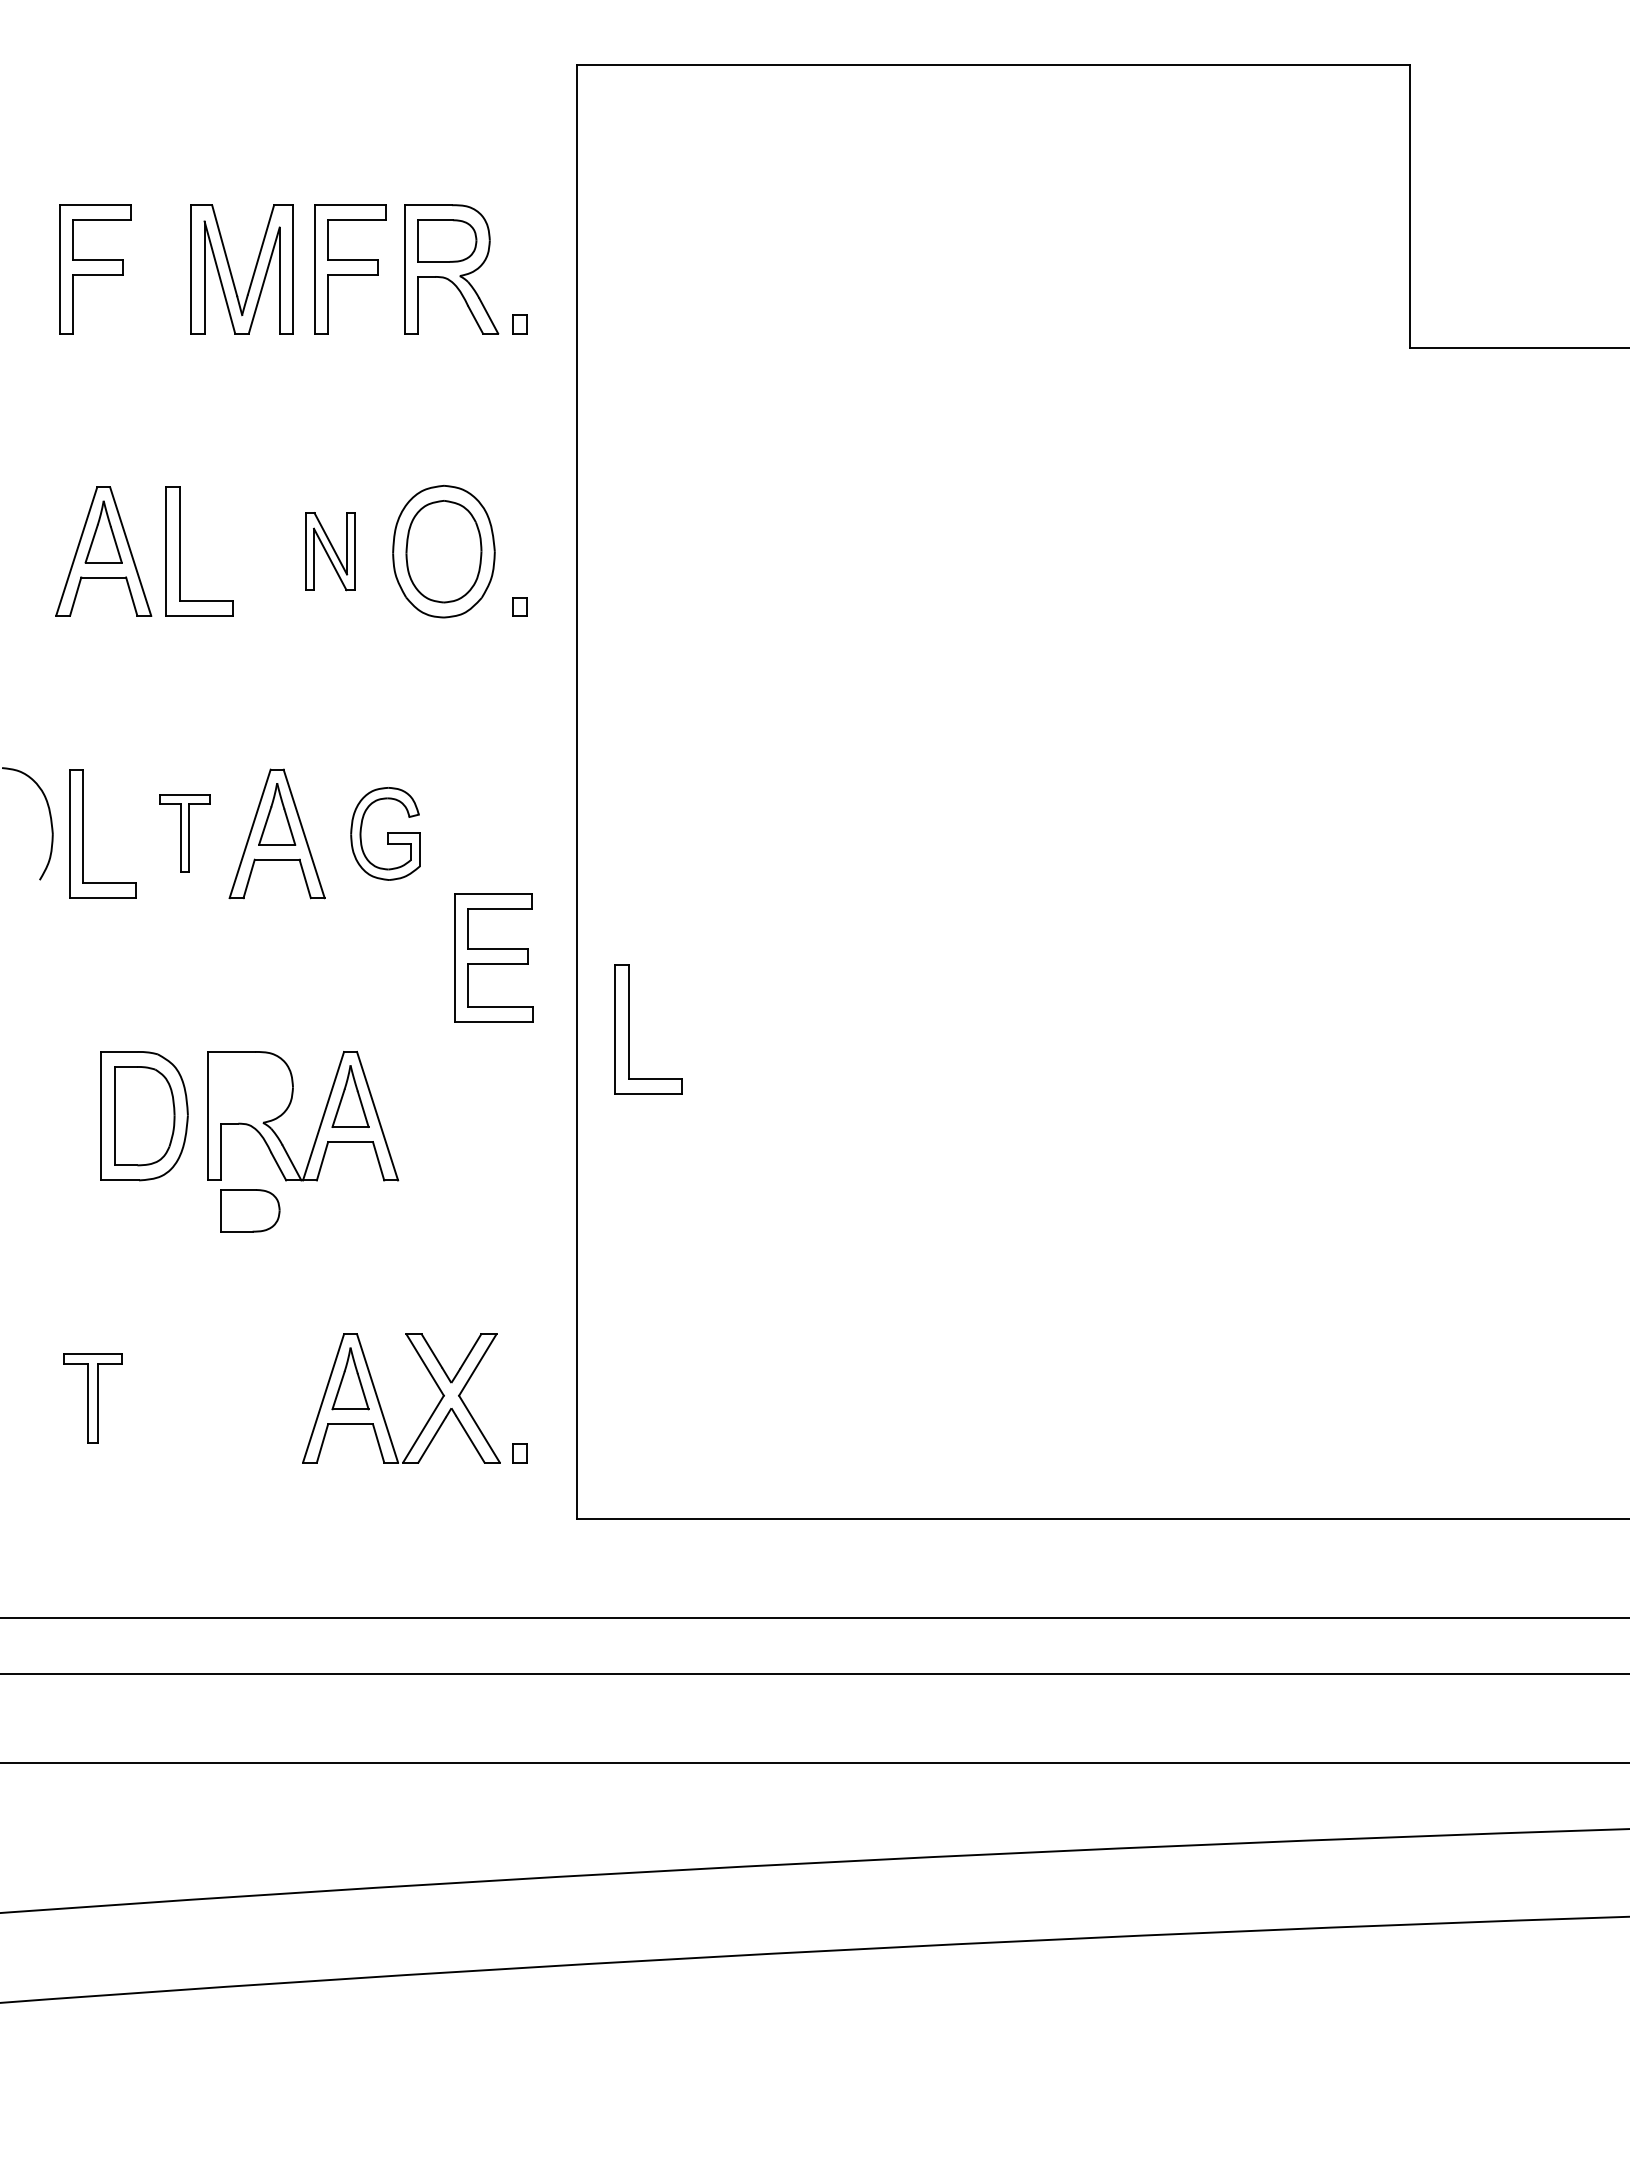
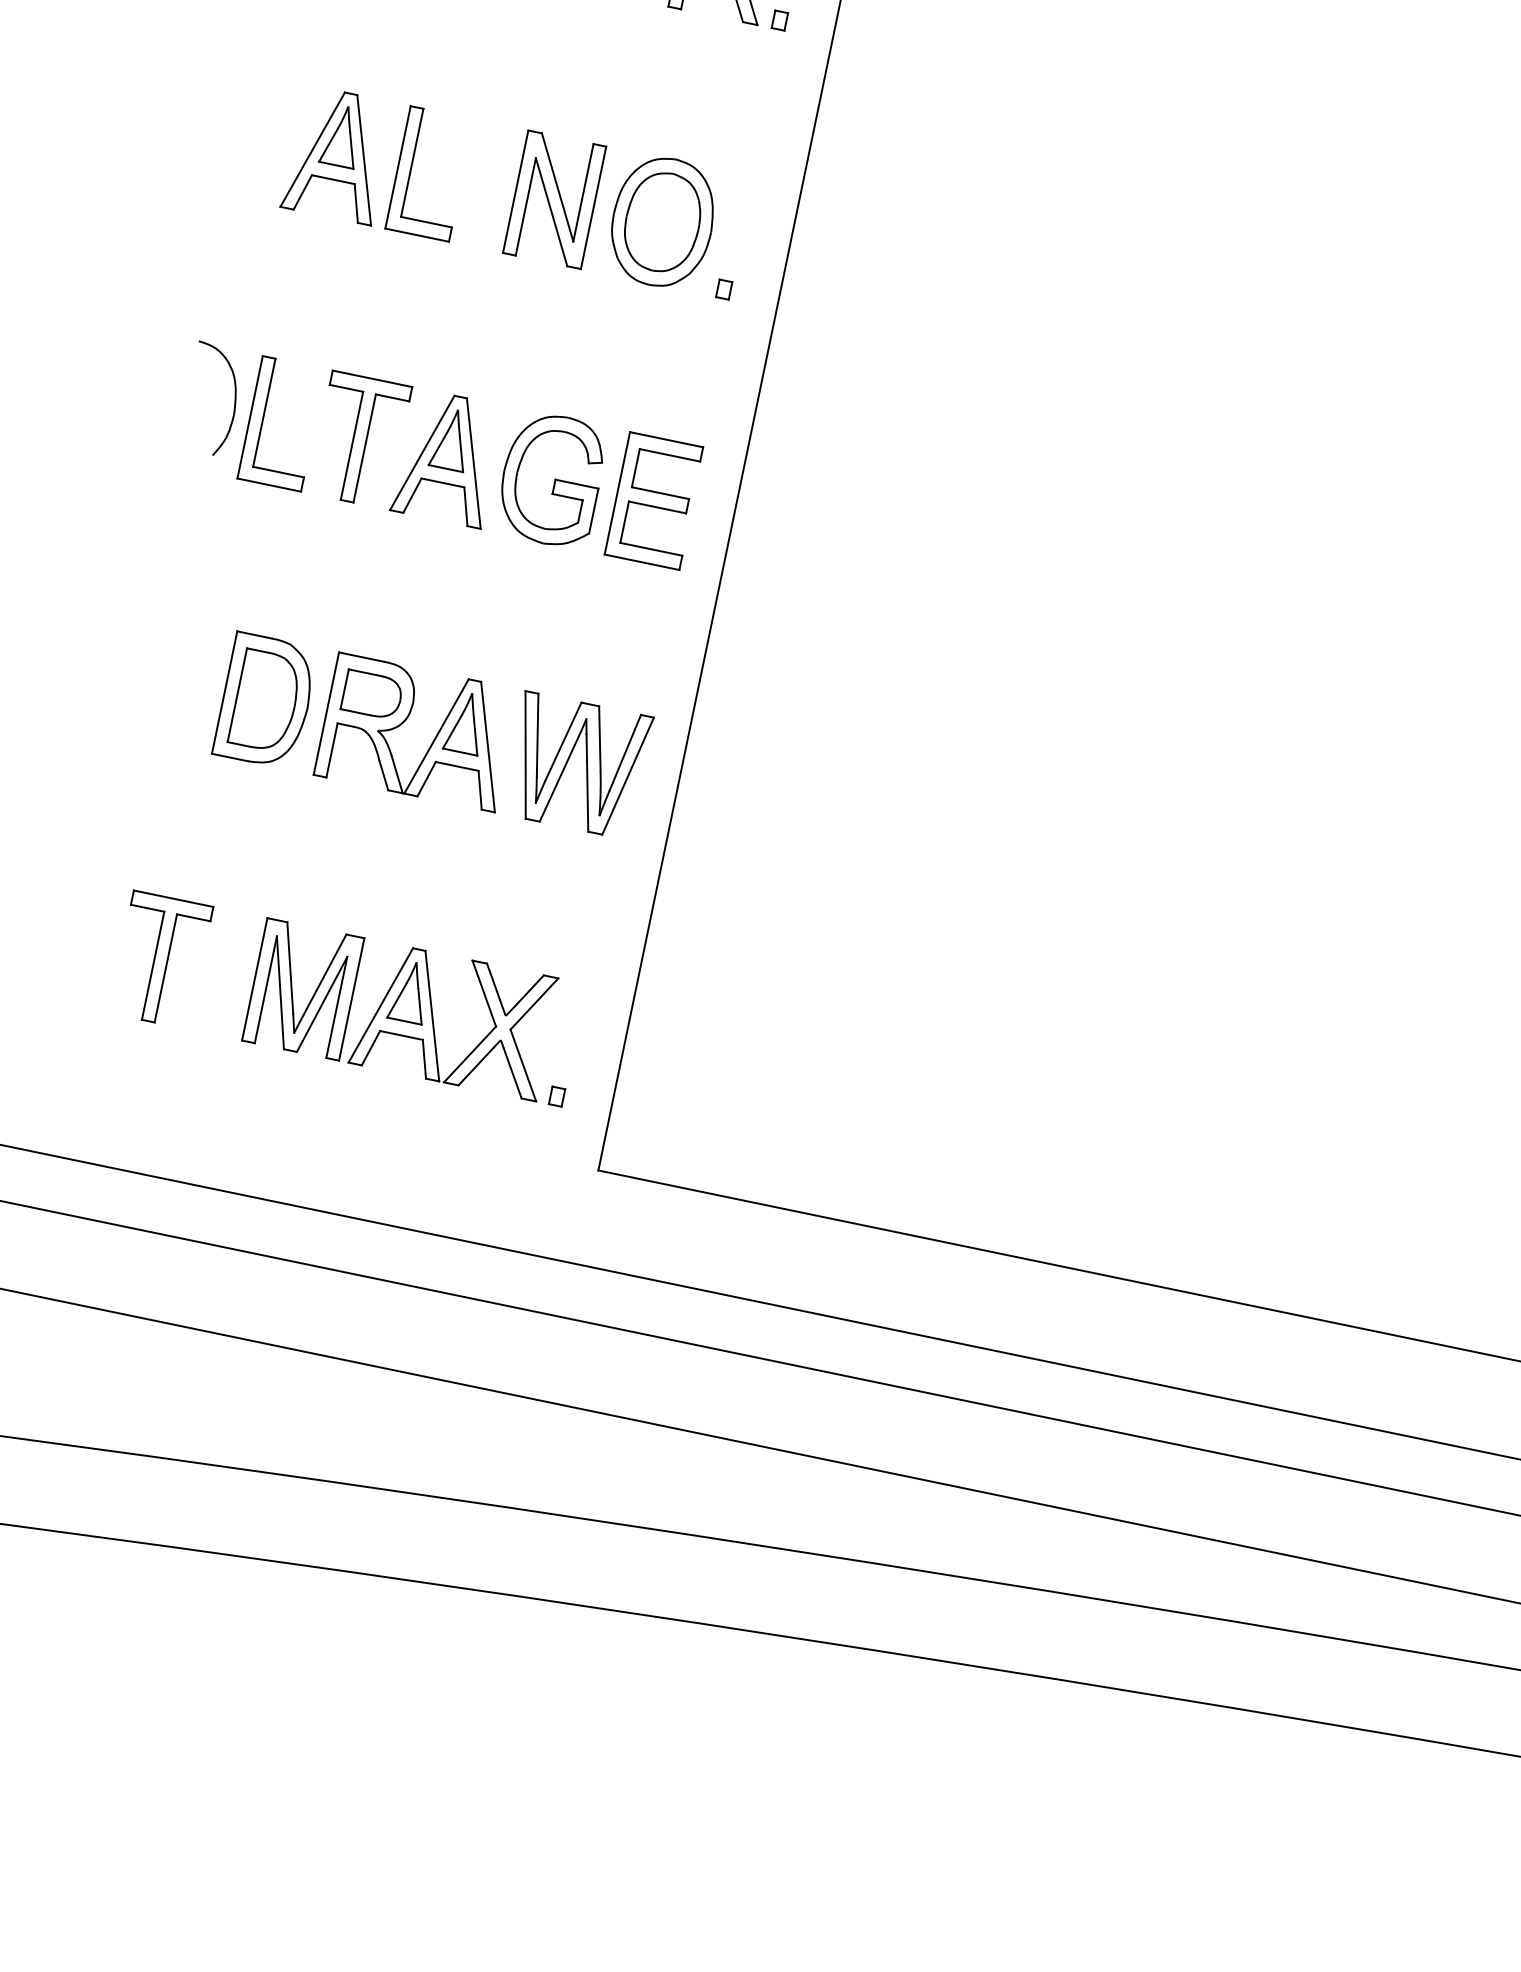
part: (330, 551) -> (554, 199), size x1.67
part: (184, 833) -> (359, 439), size x1.67
part: (385, 833) -> (551, 479), size x1.43
part: (493, 957) -> (654, 500), moved
part: (629, 1029) -> (745, 714), removed
part: (461, 1114) -> (568, 762), added
part: (250, 1210) -> (372, 694), moved
part: (92, 1398) -> (160, 959), size x1.43
part: (231, 1400) -> (292, 989), added

